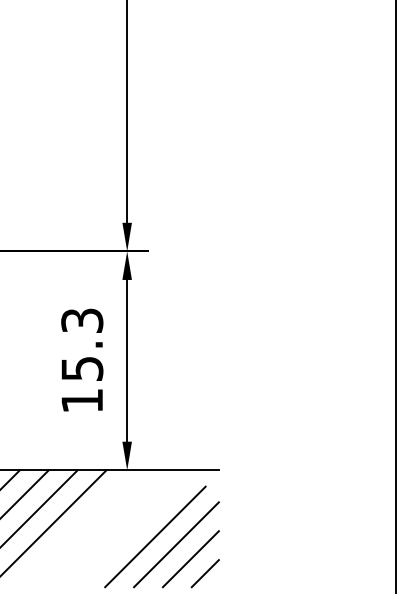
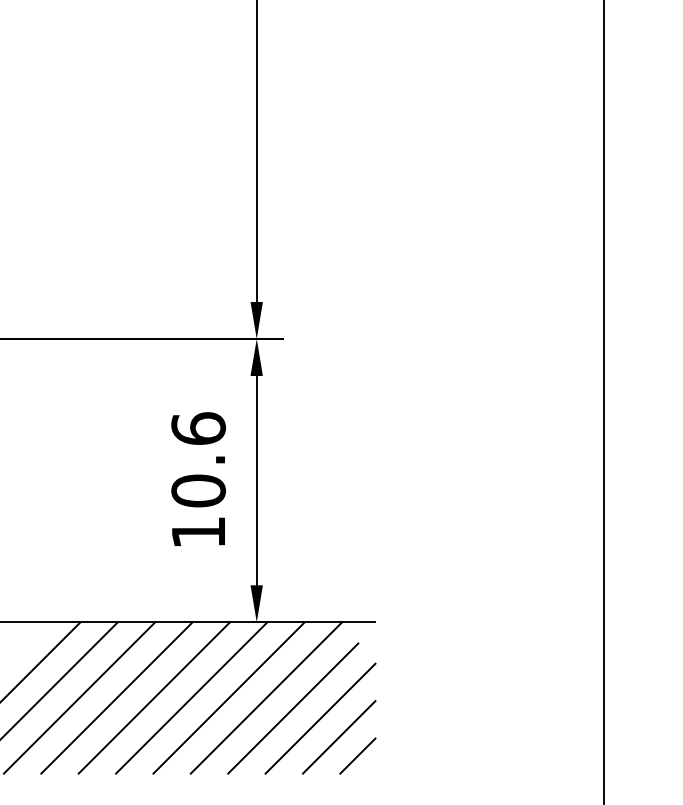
text: (82, 344) -> (198, 459), 15.3 -> 10.6
line: (76, 528) -> (191, 697), added
line: (105, 528) -> (228, 697), added
line: (134, 528) -> (266, 697), added

